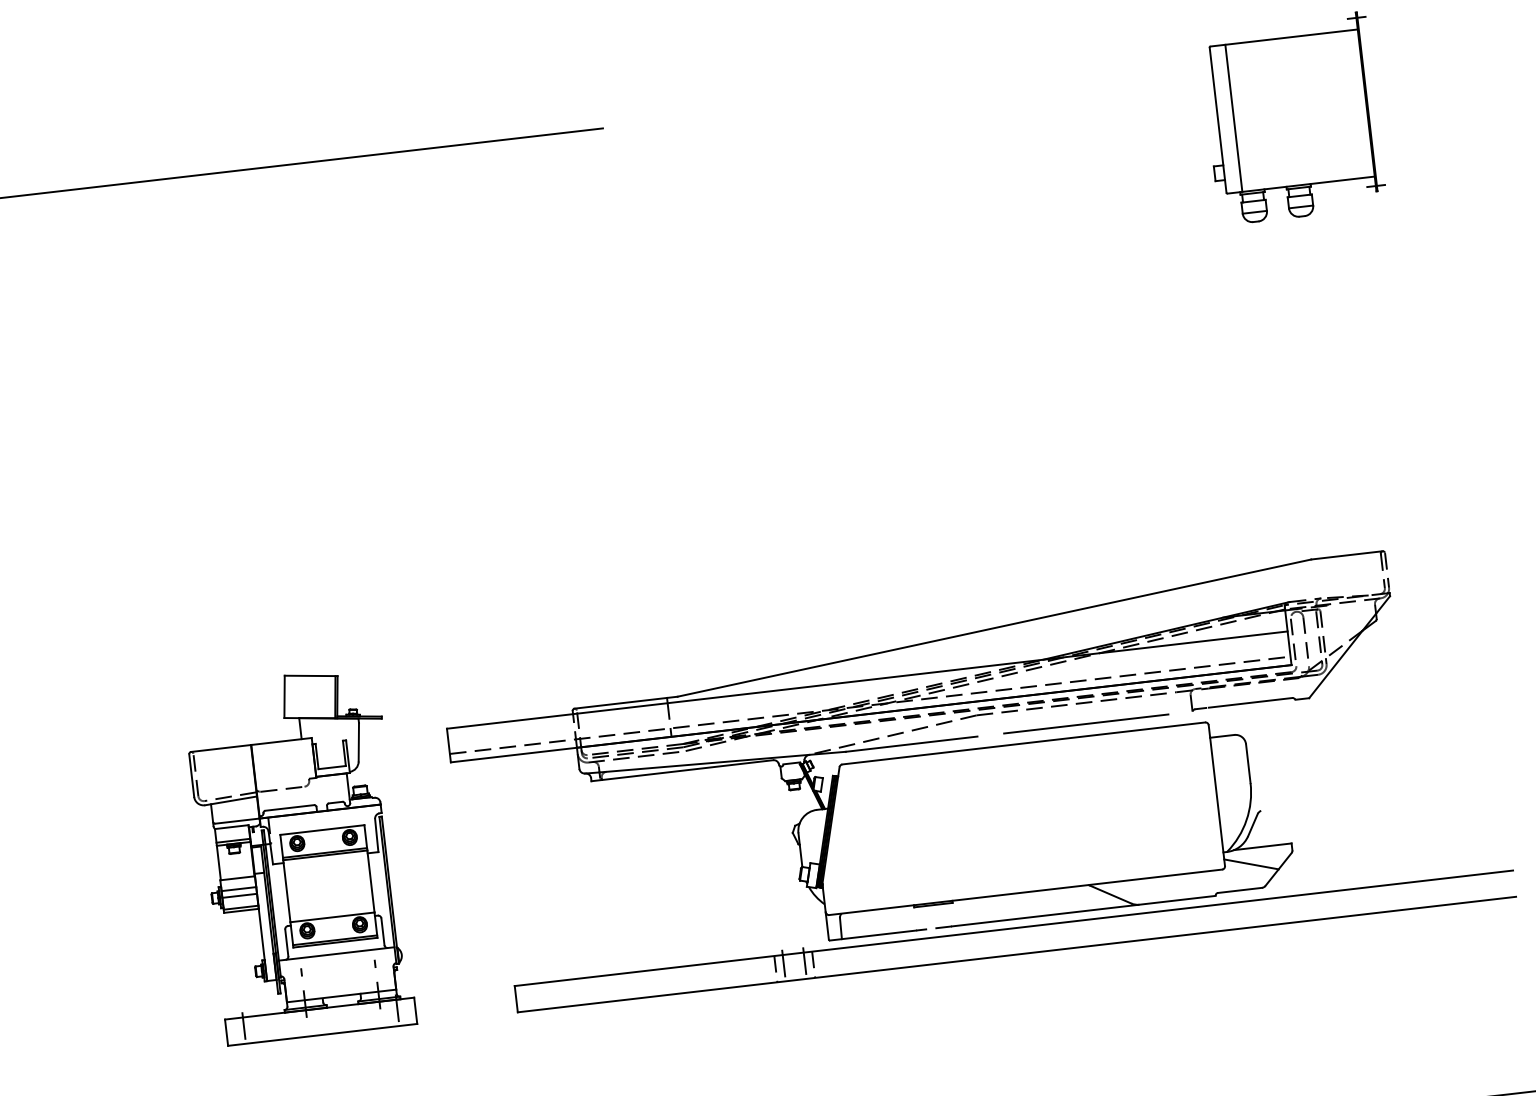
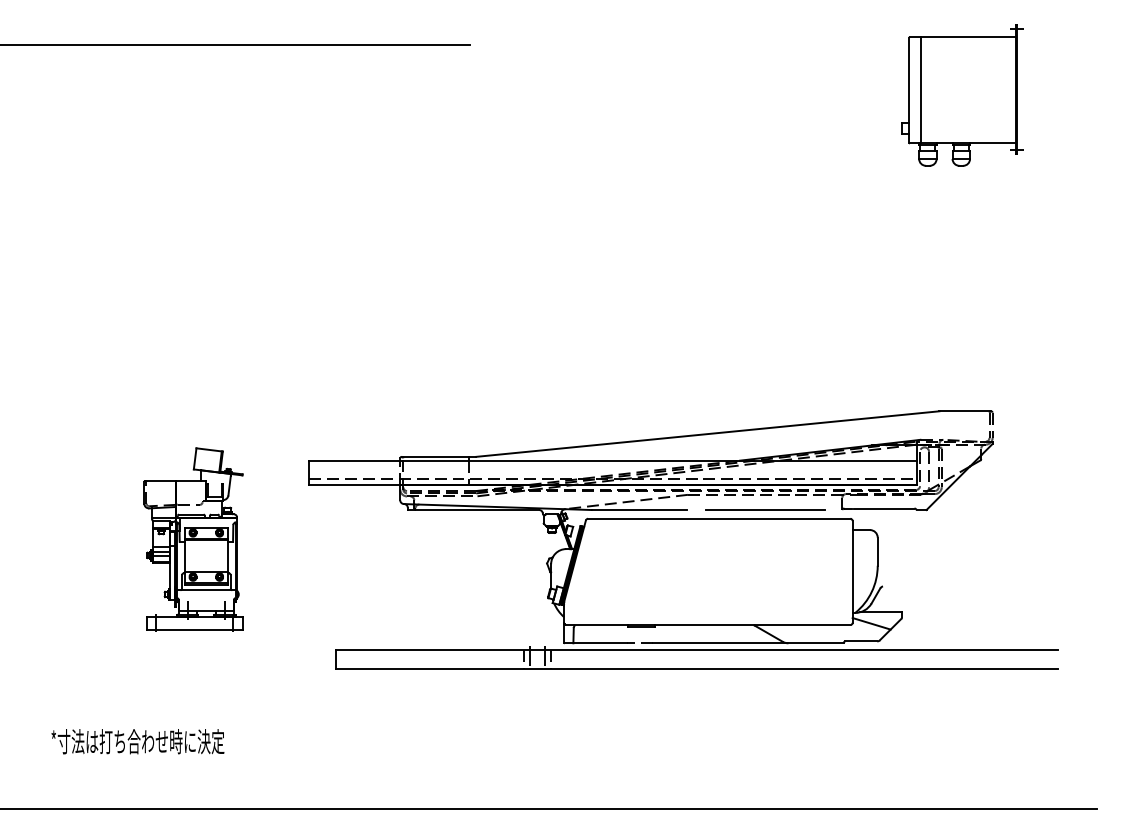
part: (299, 854) -> (193, 538), size x0.7

